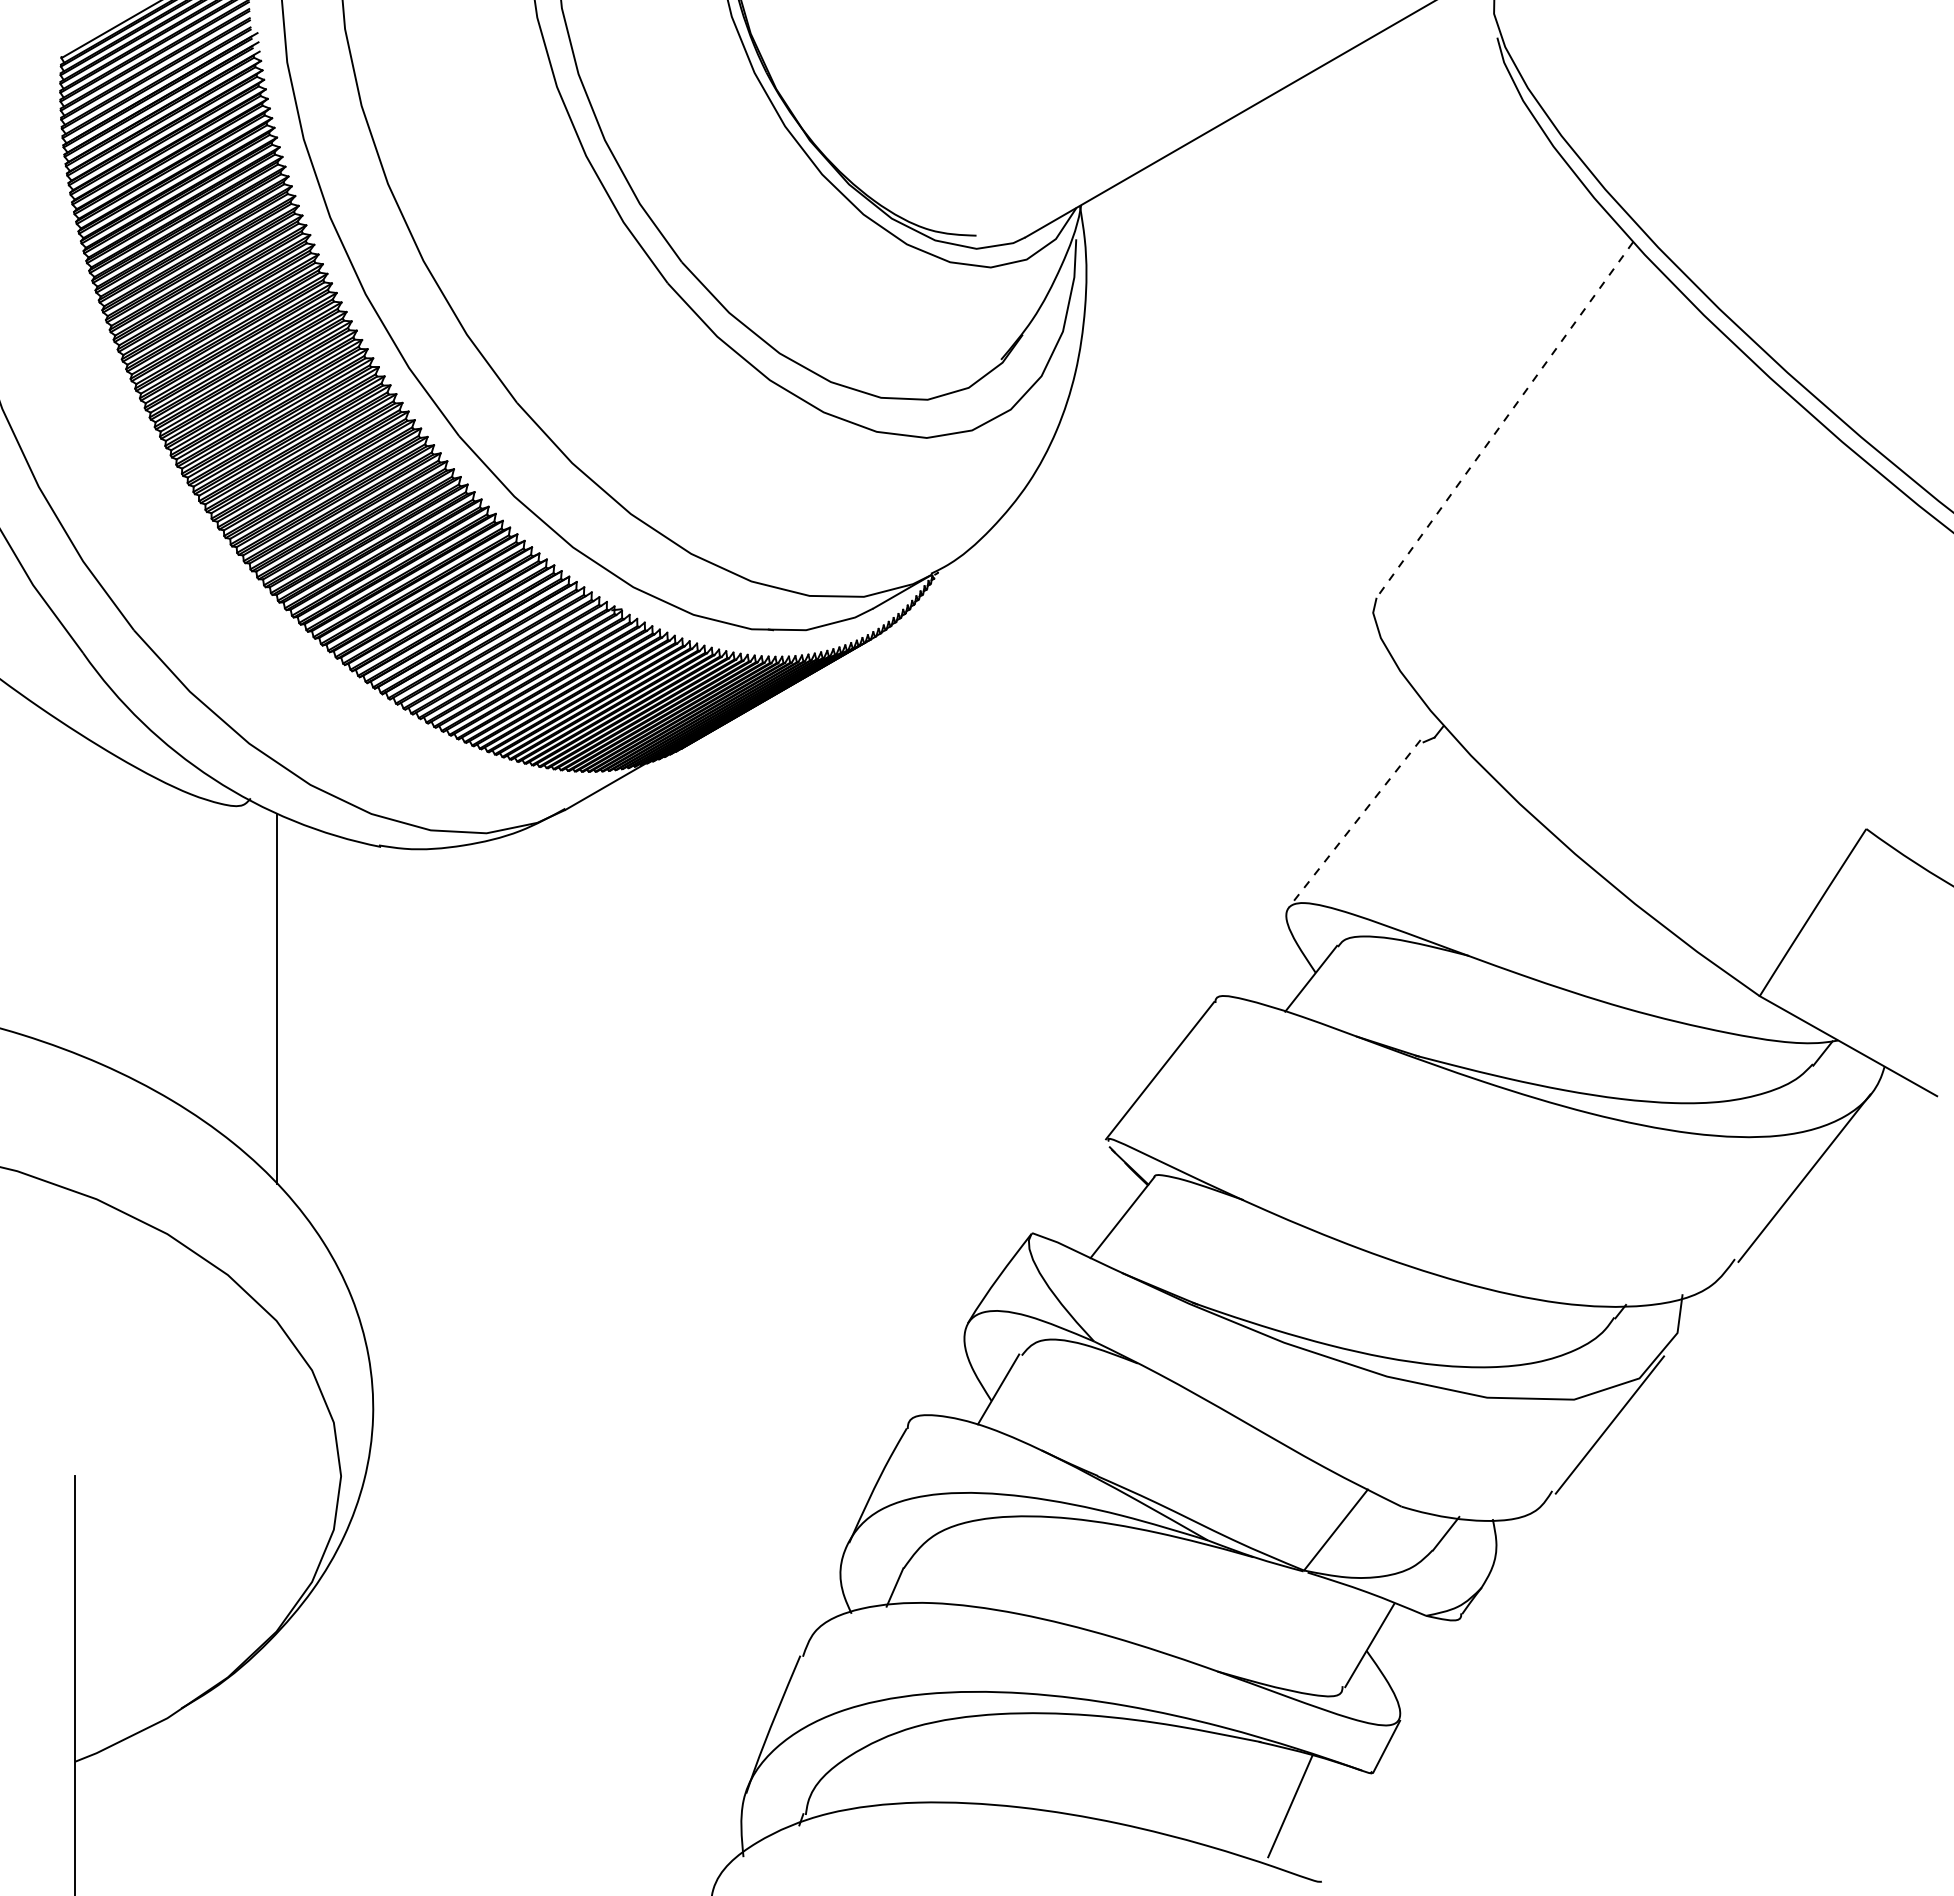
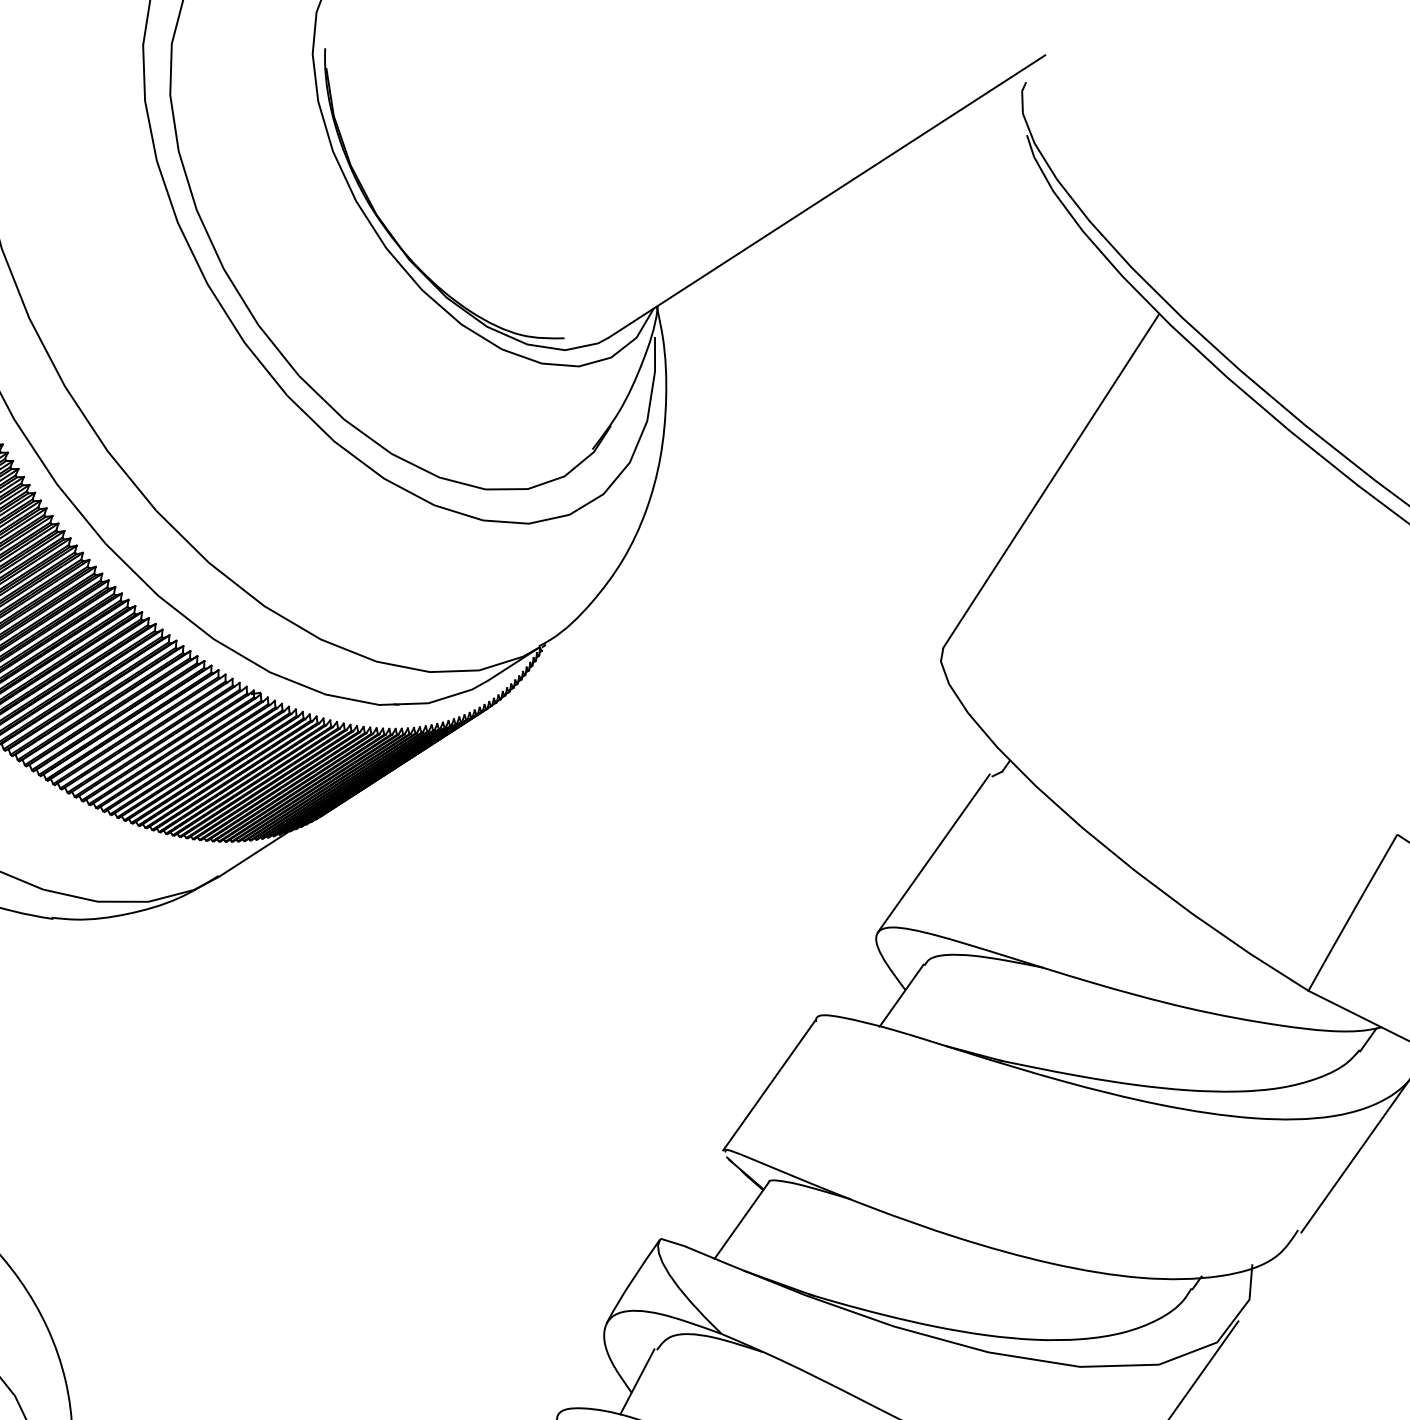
line: (1504, 420) -> (1051, 481), dashed -> solid
line: (1354, 823) -> (933, 853), dashed -> solid

